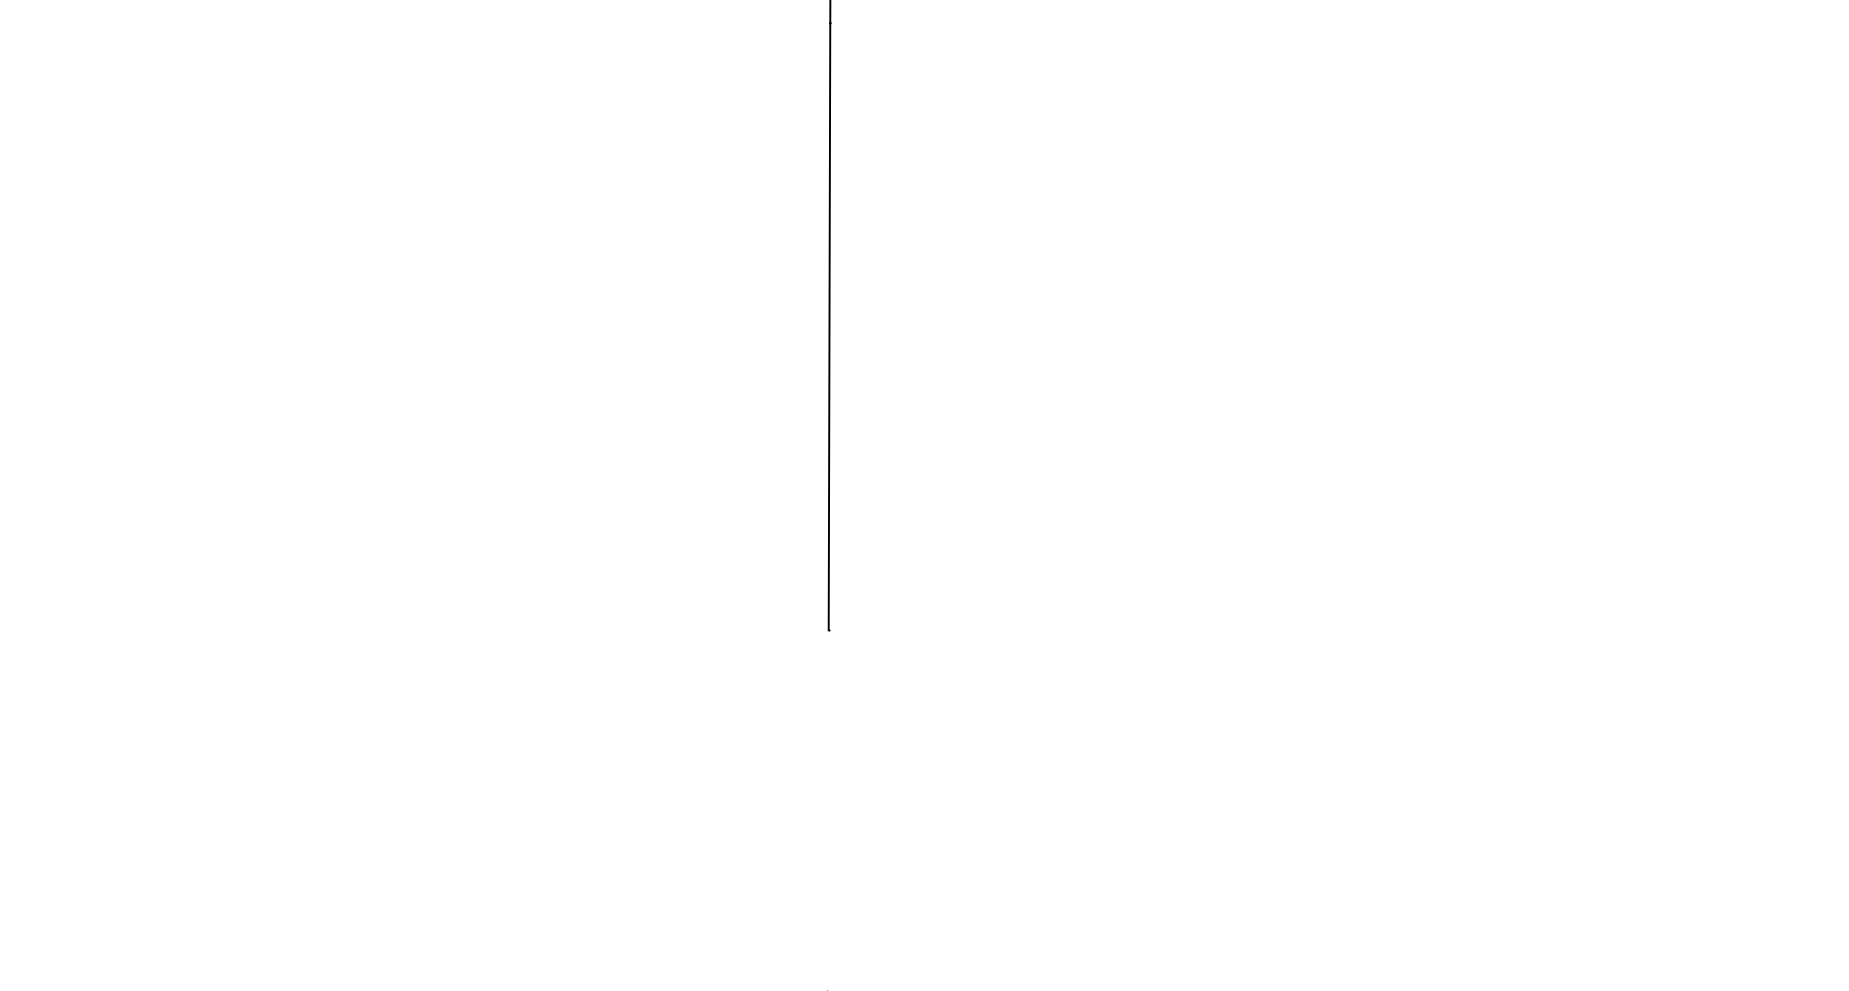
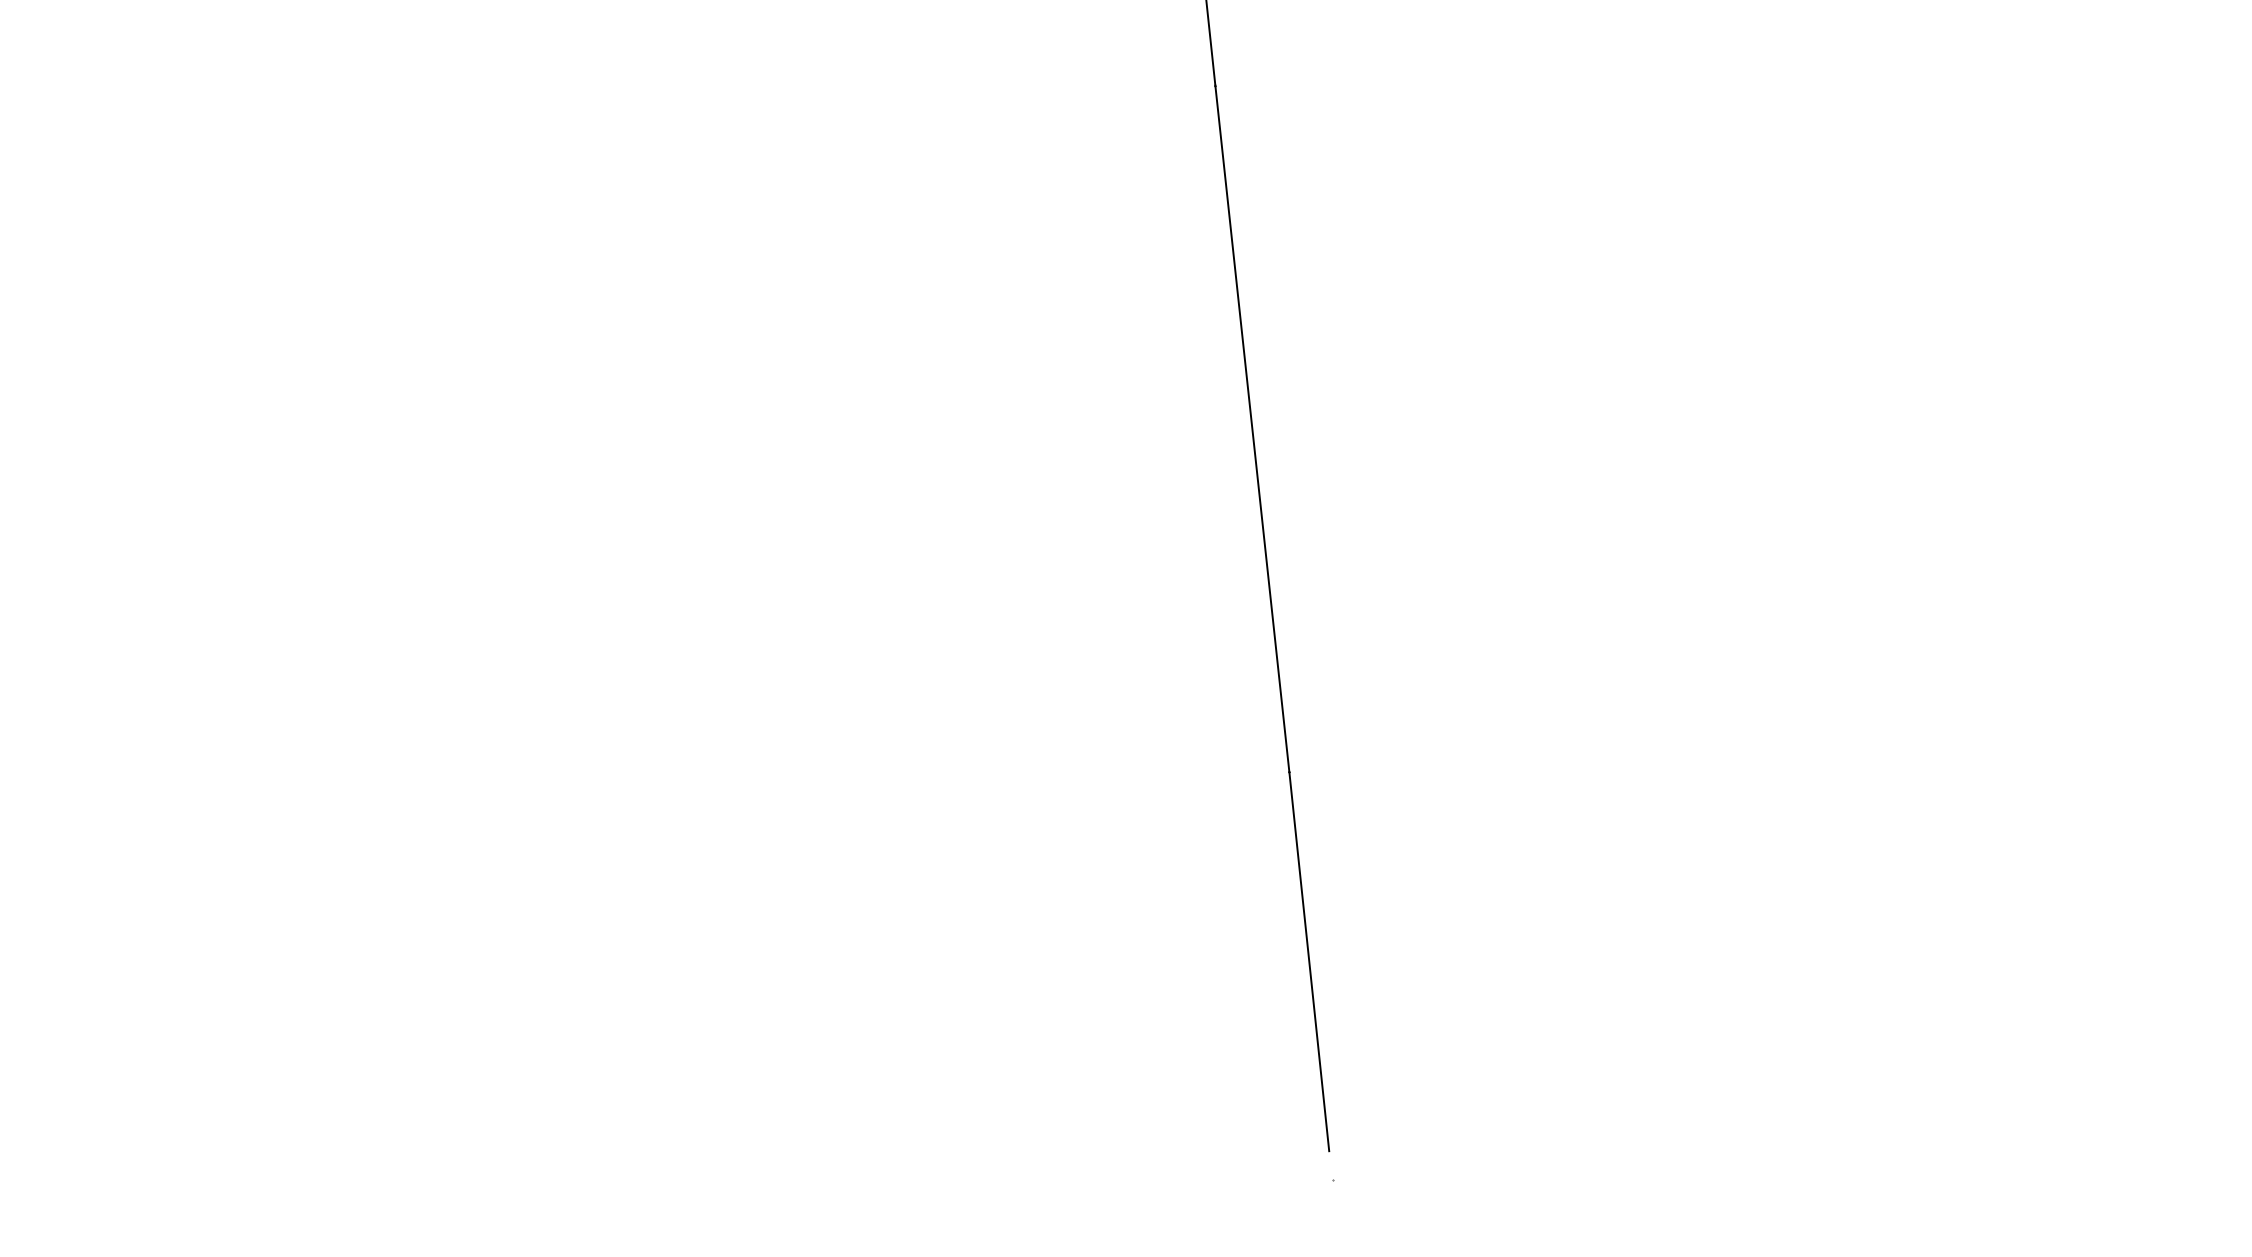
line: (828, 797) -> (1309, 961), added

